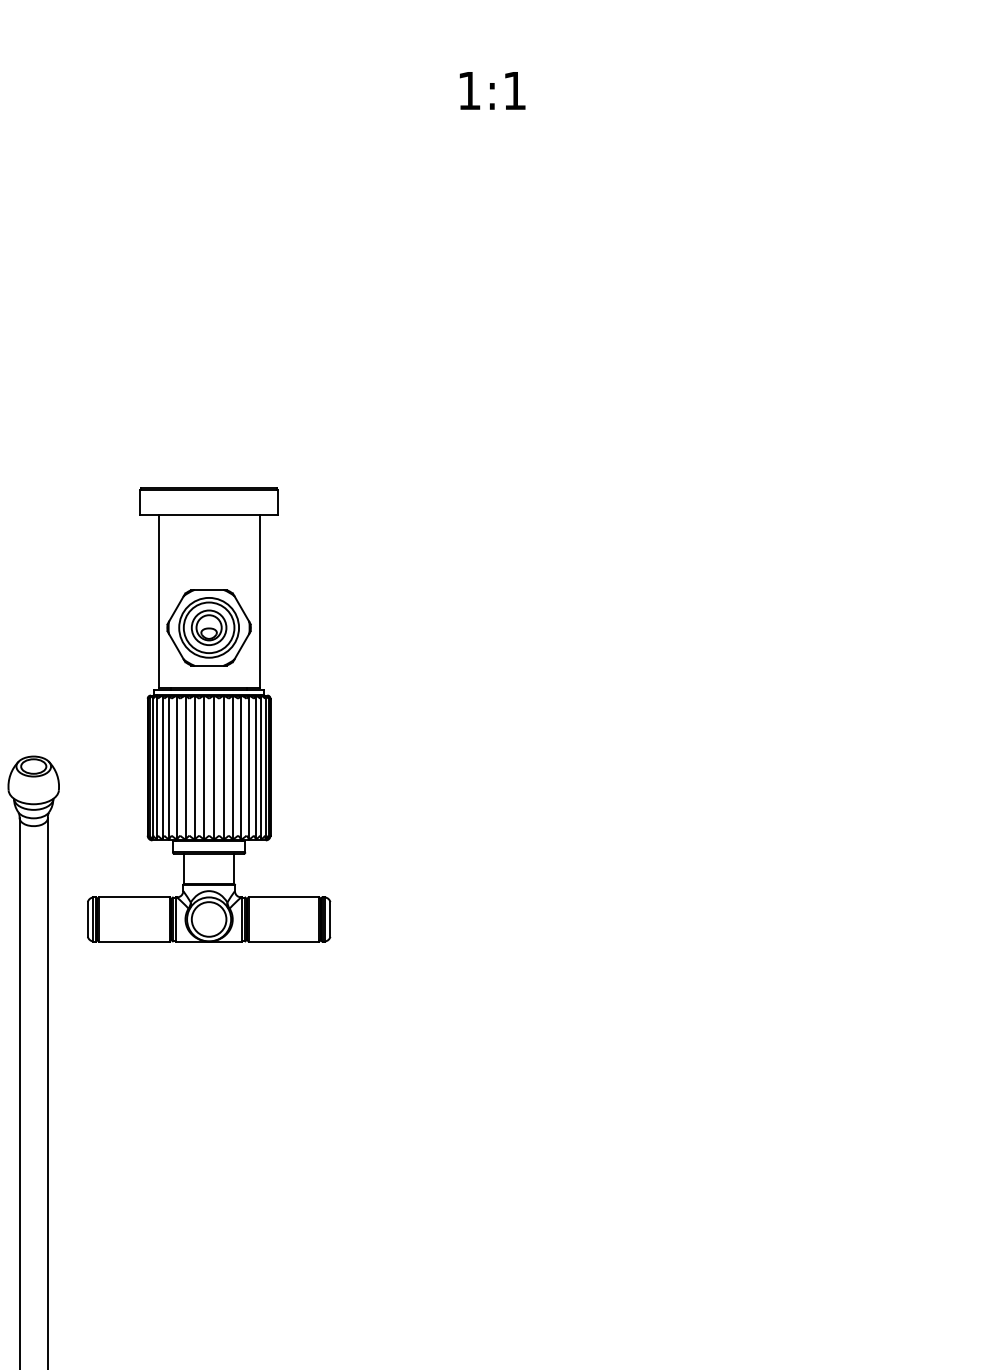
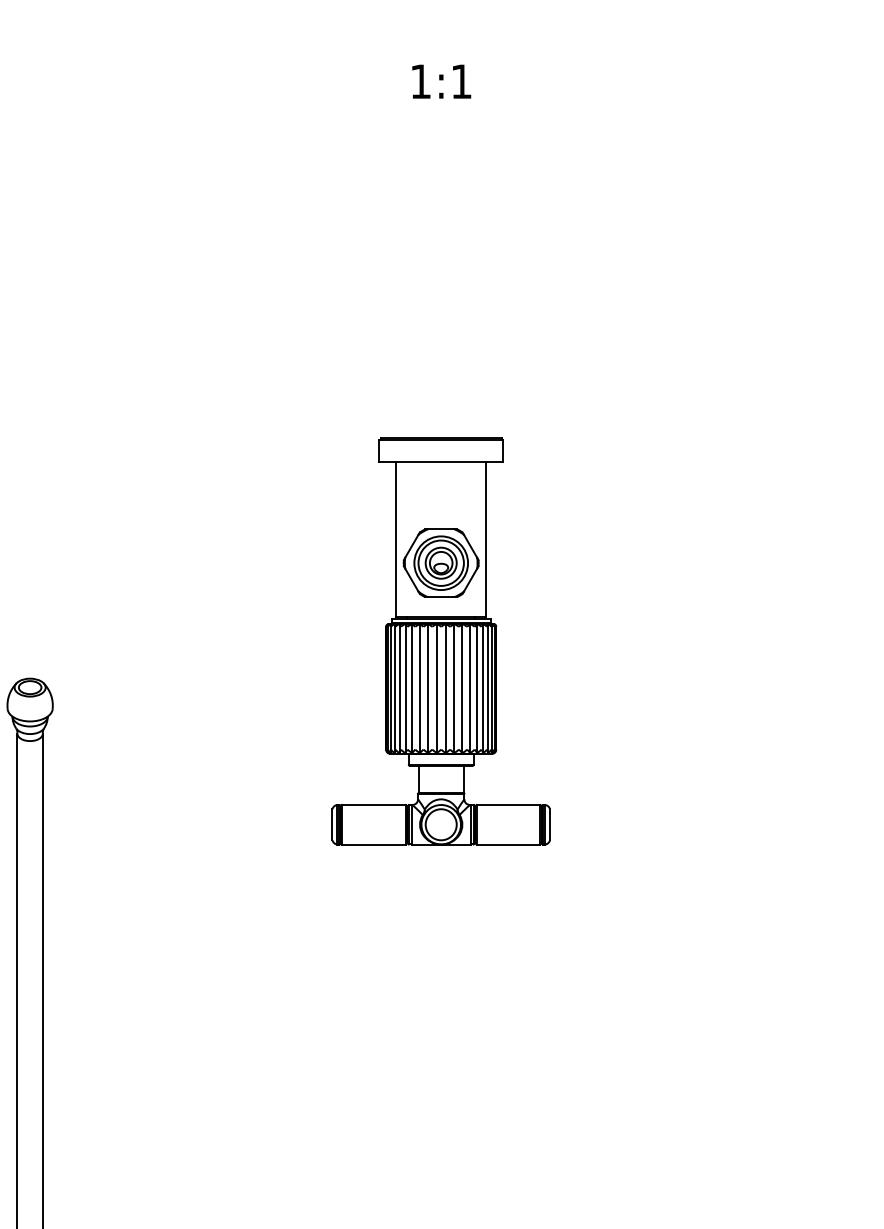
part: (209, 714) -> (441, 640), moved

